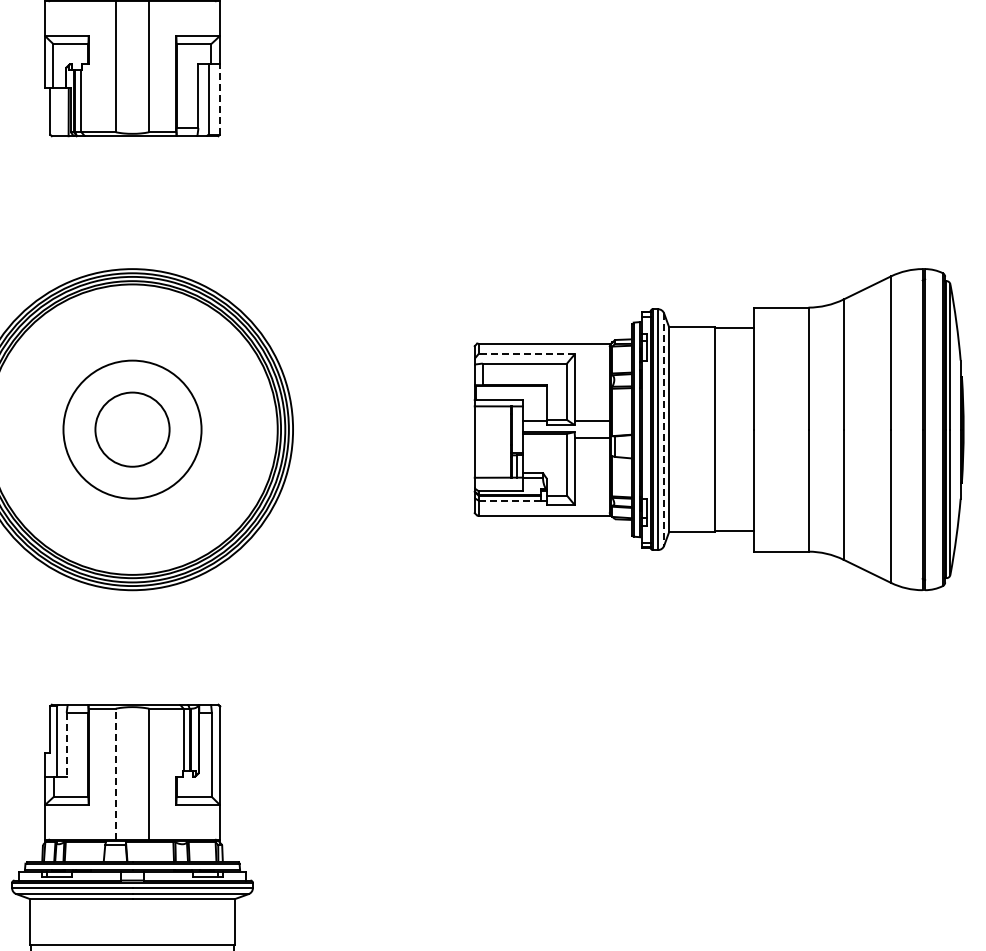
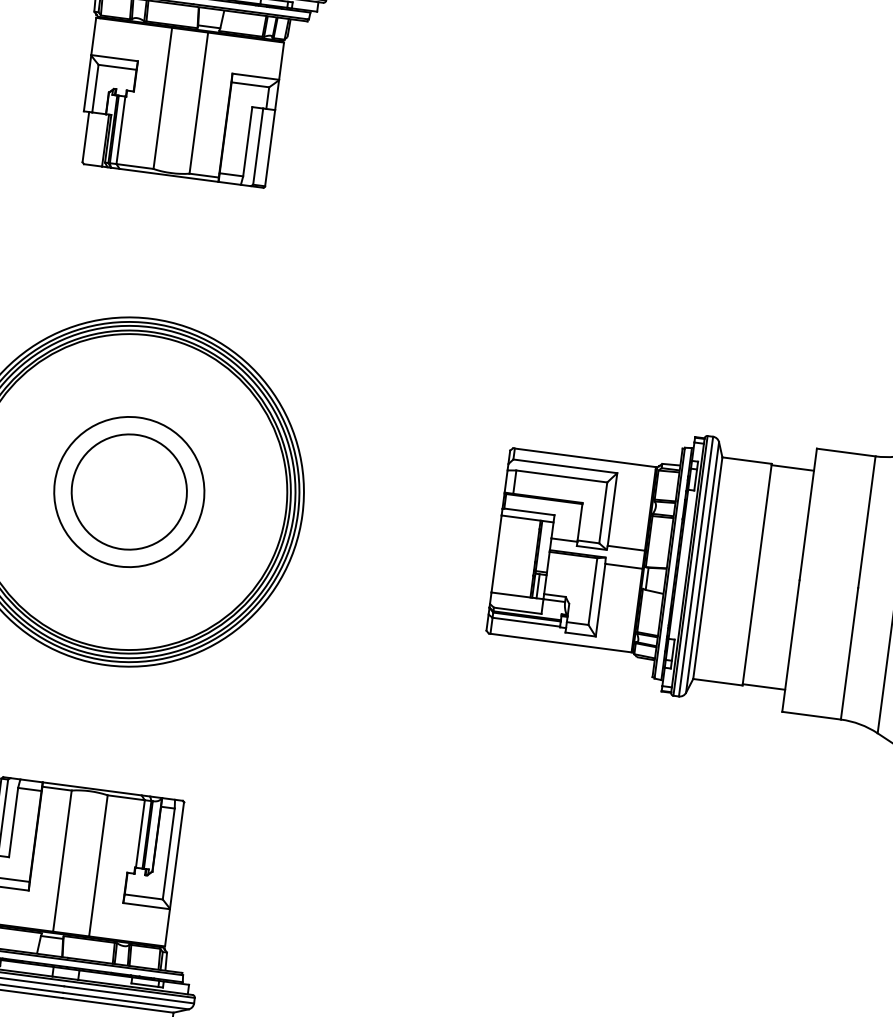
line: (219, 98) -> (270, 147), dashed -> solid
line: (526, 353) -> (564, 465), dashed -> solid
circle: (132, 429) -> (129, 491), size x1.43
line: (664, 430) -> (702, 568), dashed -> solid
line: (510, 500) -> (526, 622), dashed -> solid
line: (66, 745) -> (13, 823), dashed -> solid
line: (115, 773) -> (62, 860), dashed -> solid

